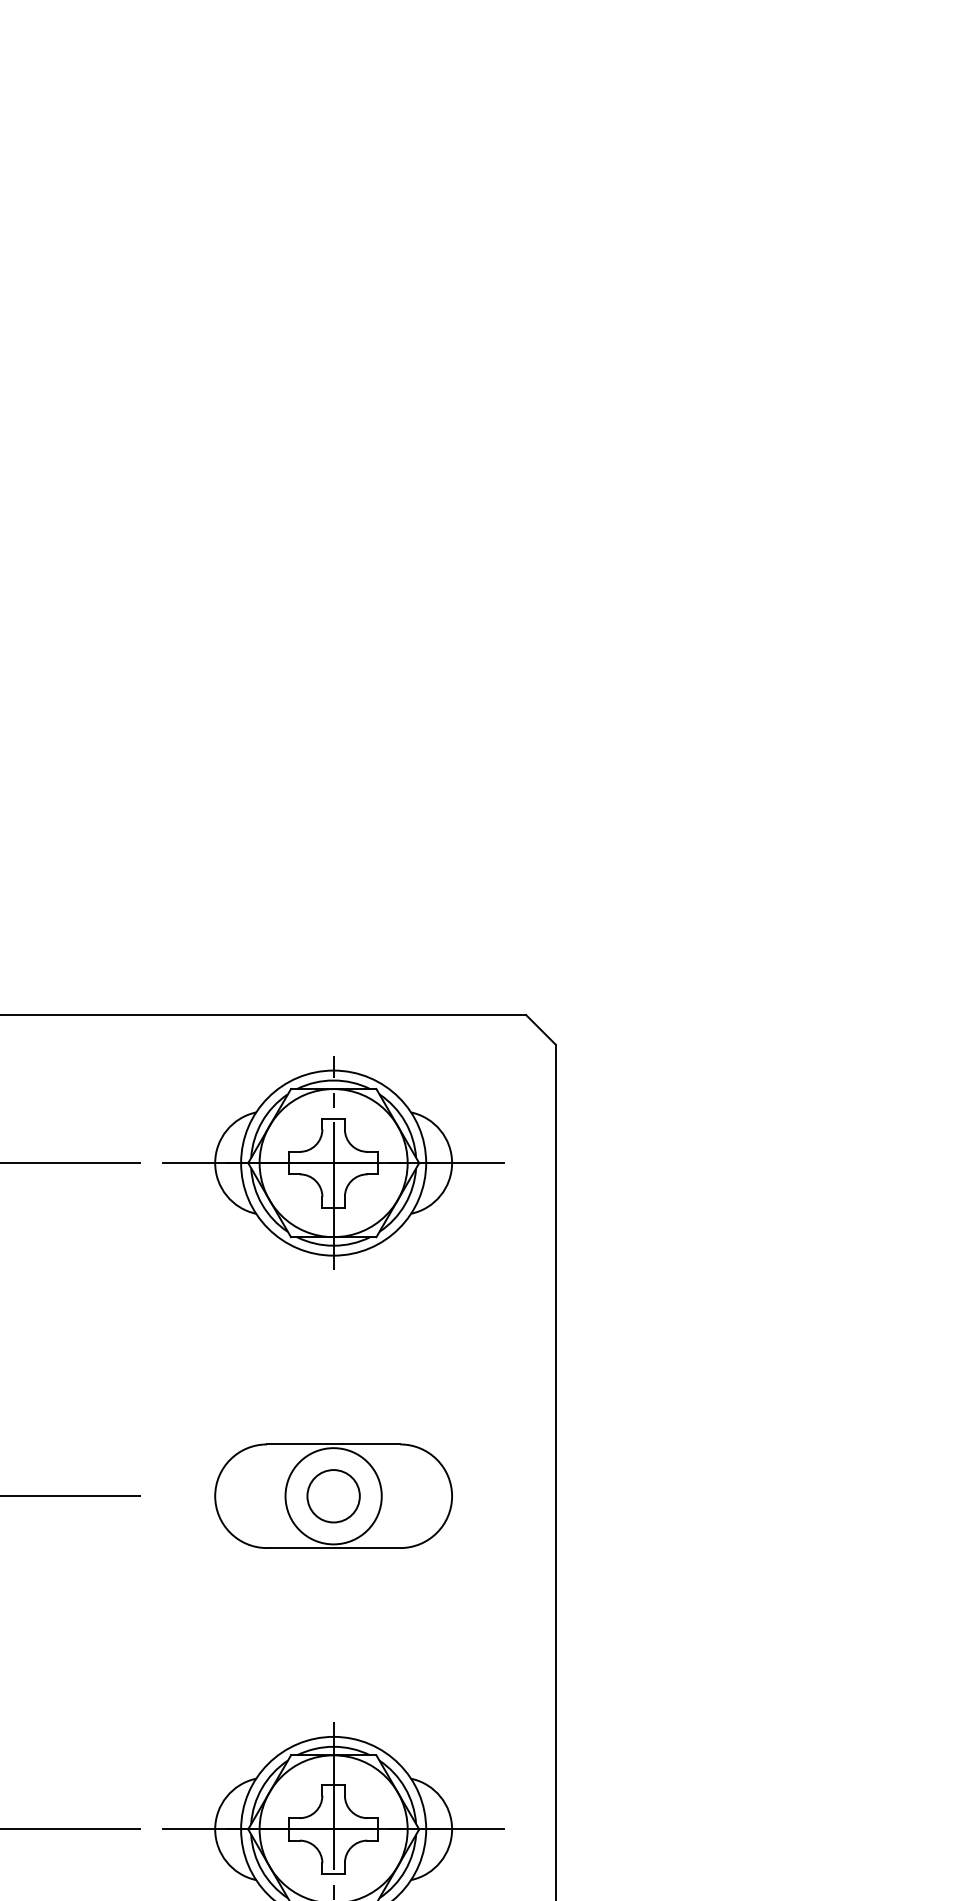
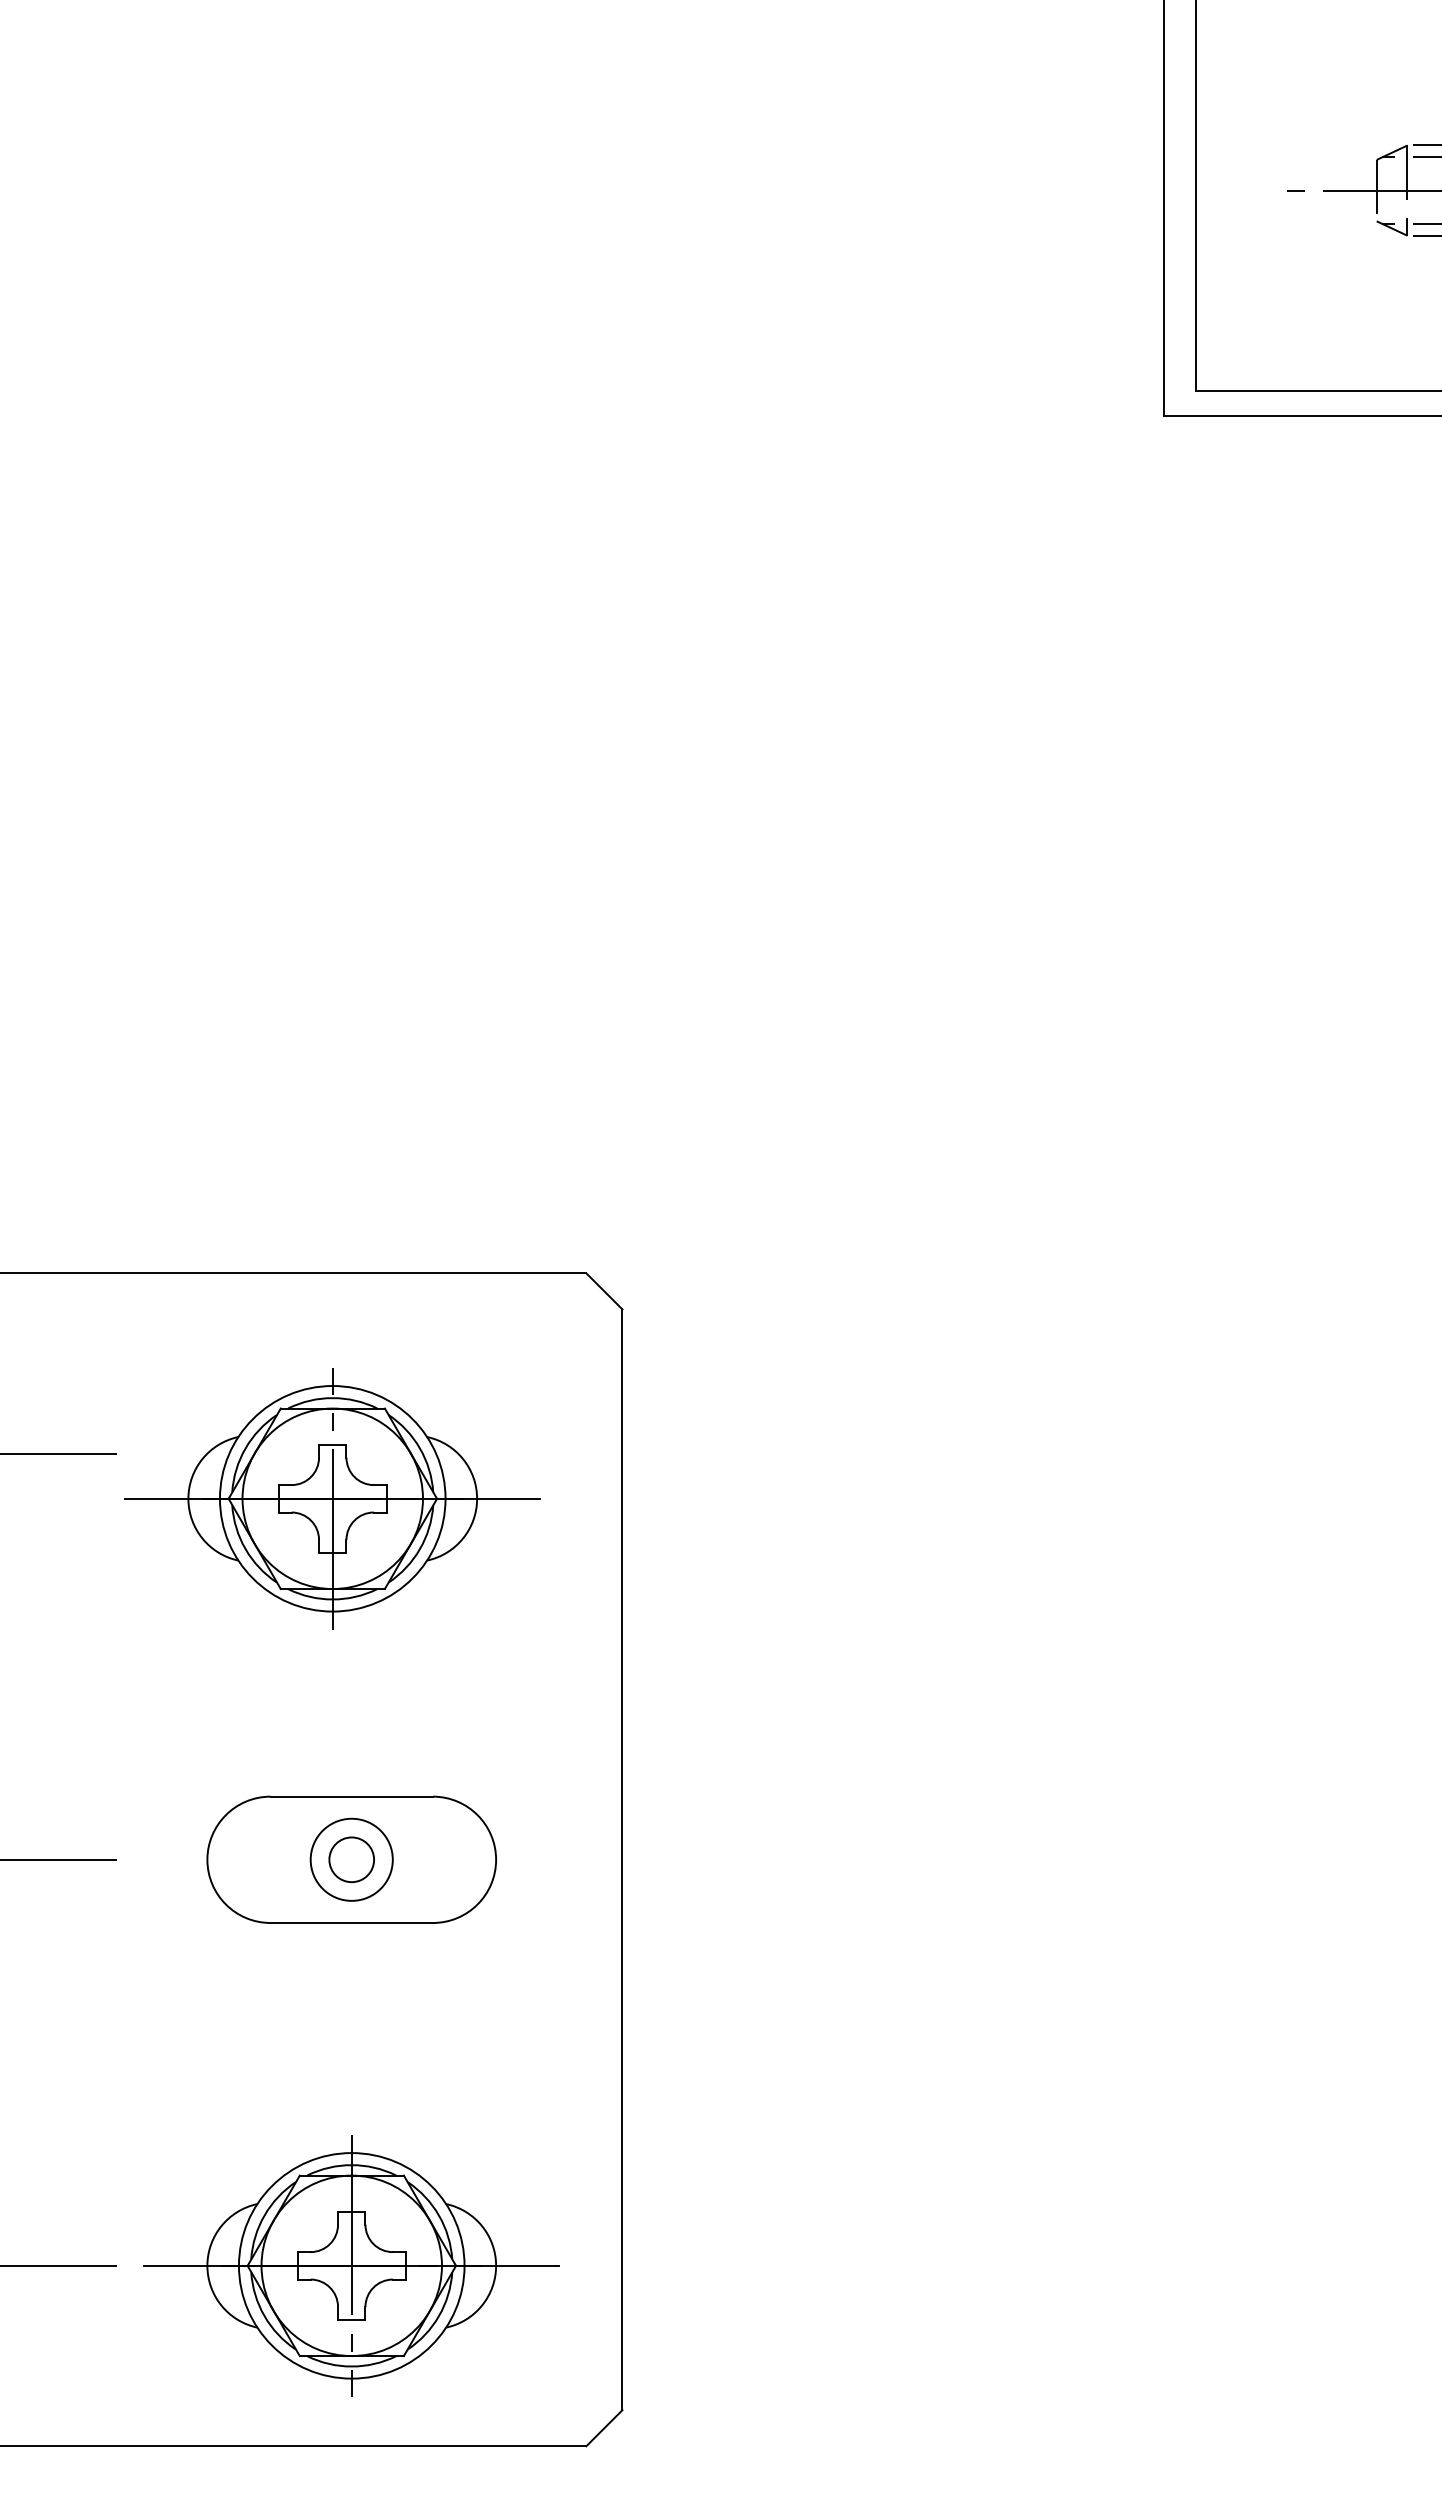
part: (333, 1162) -> (332, 1498), moved
circle: (333, 1496) -> (351, 1859), size x0.7
circle: (333, 1496) -> (351, 1859), size x0.7

